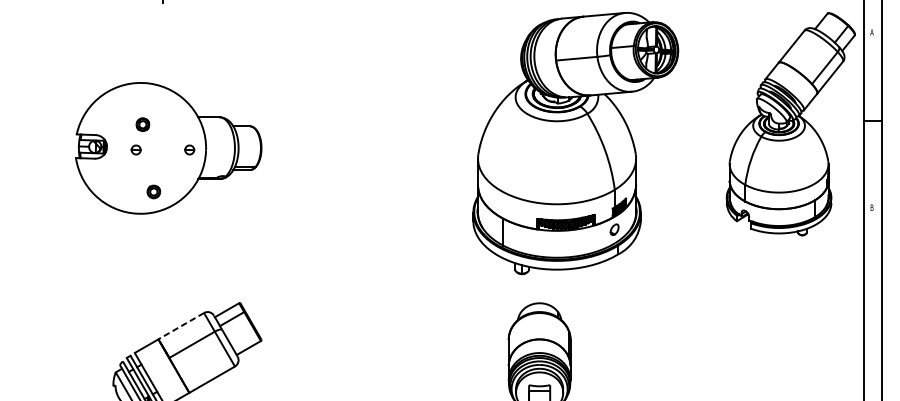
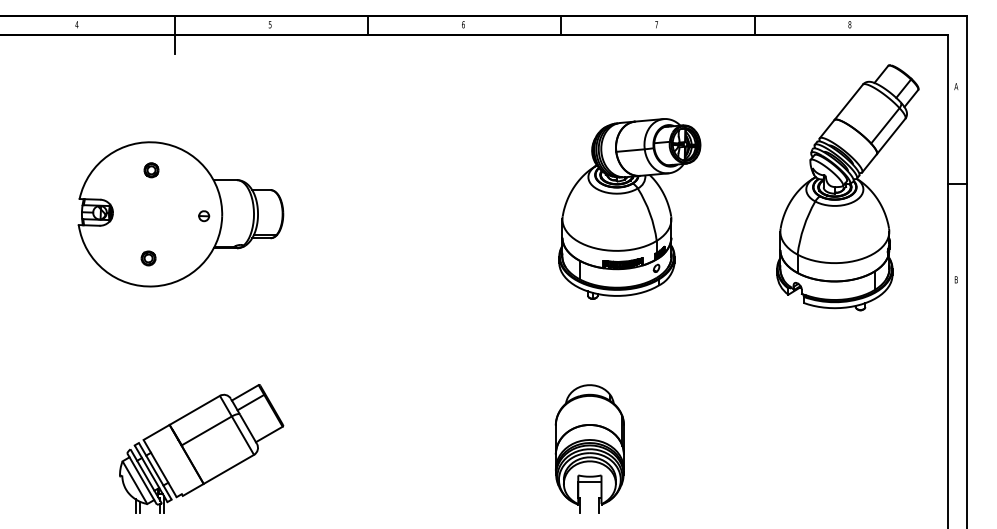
part: (790, 123) -> (847, 187), moved
part: (142, 124) -> (151, 170), moved
part: (575, 143) -> (629, 208), size x0.62
part: (136, 150) -> (145, 216), removed
part: (153, 192) -> (148, 258), moved
line: (180, 326) -> (194, 410), dashed -> solid

